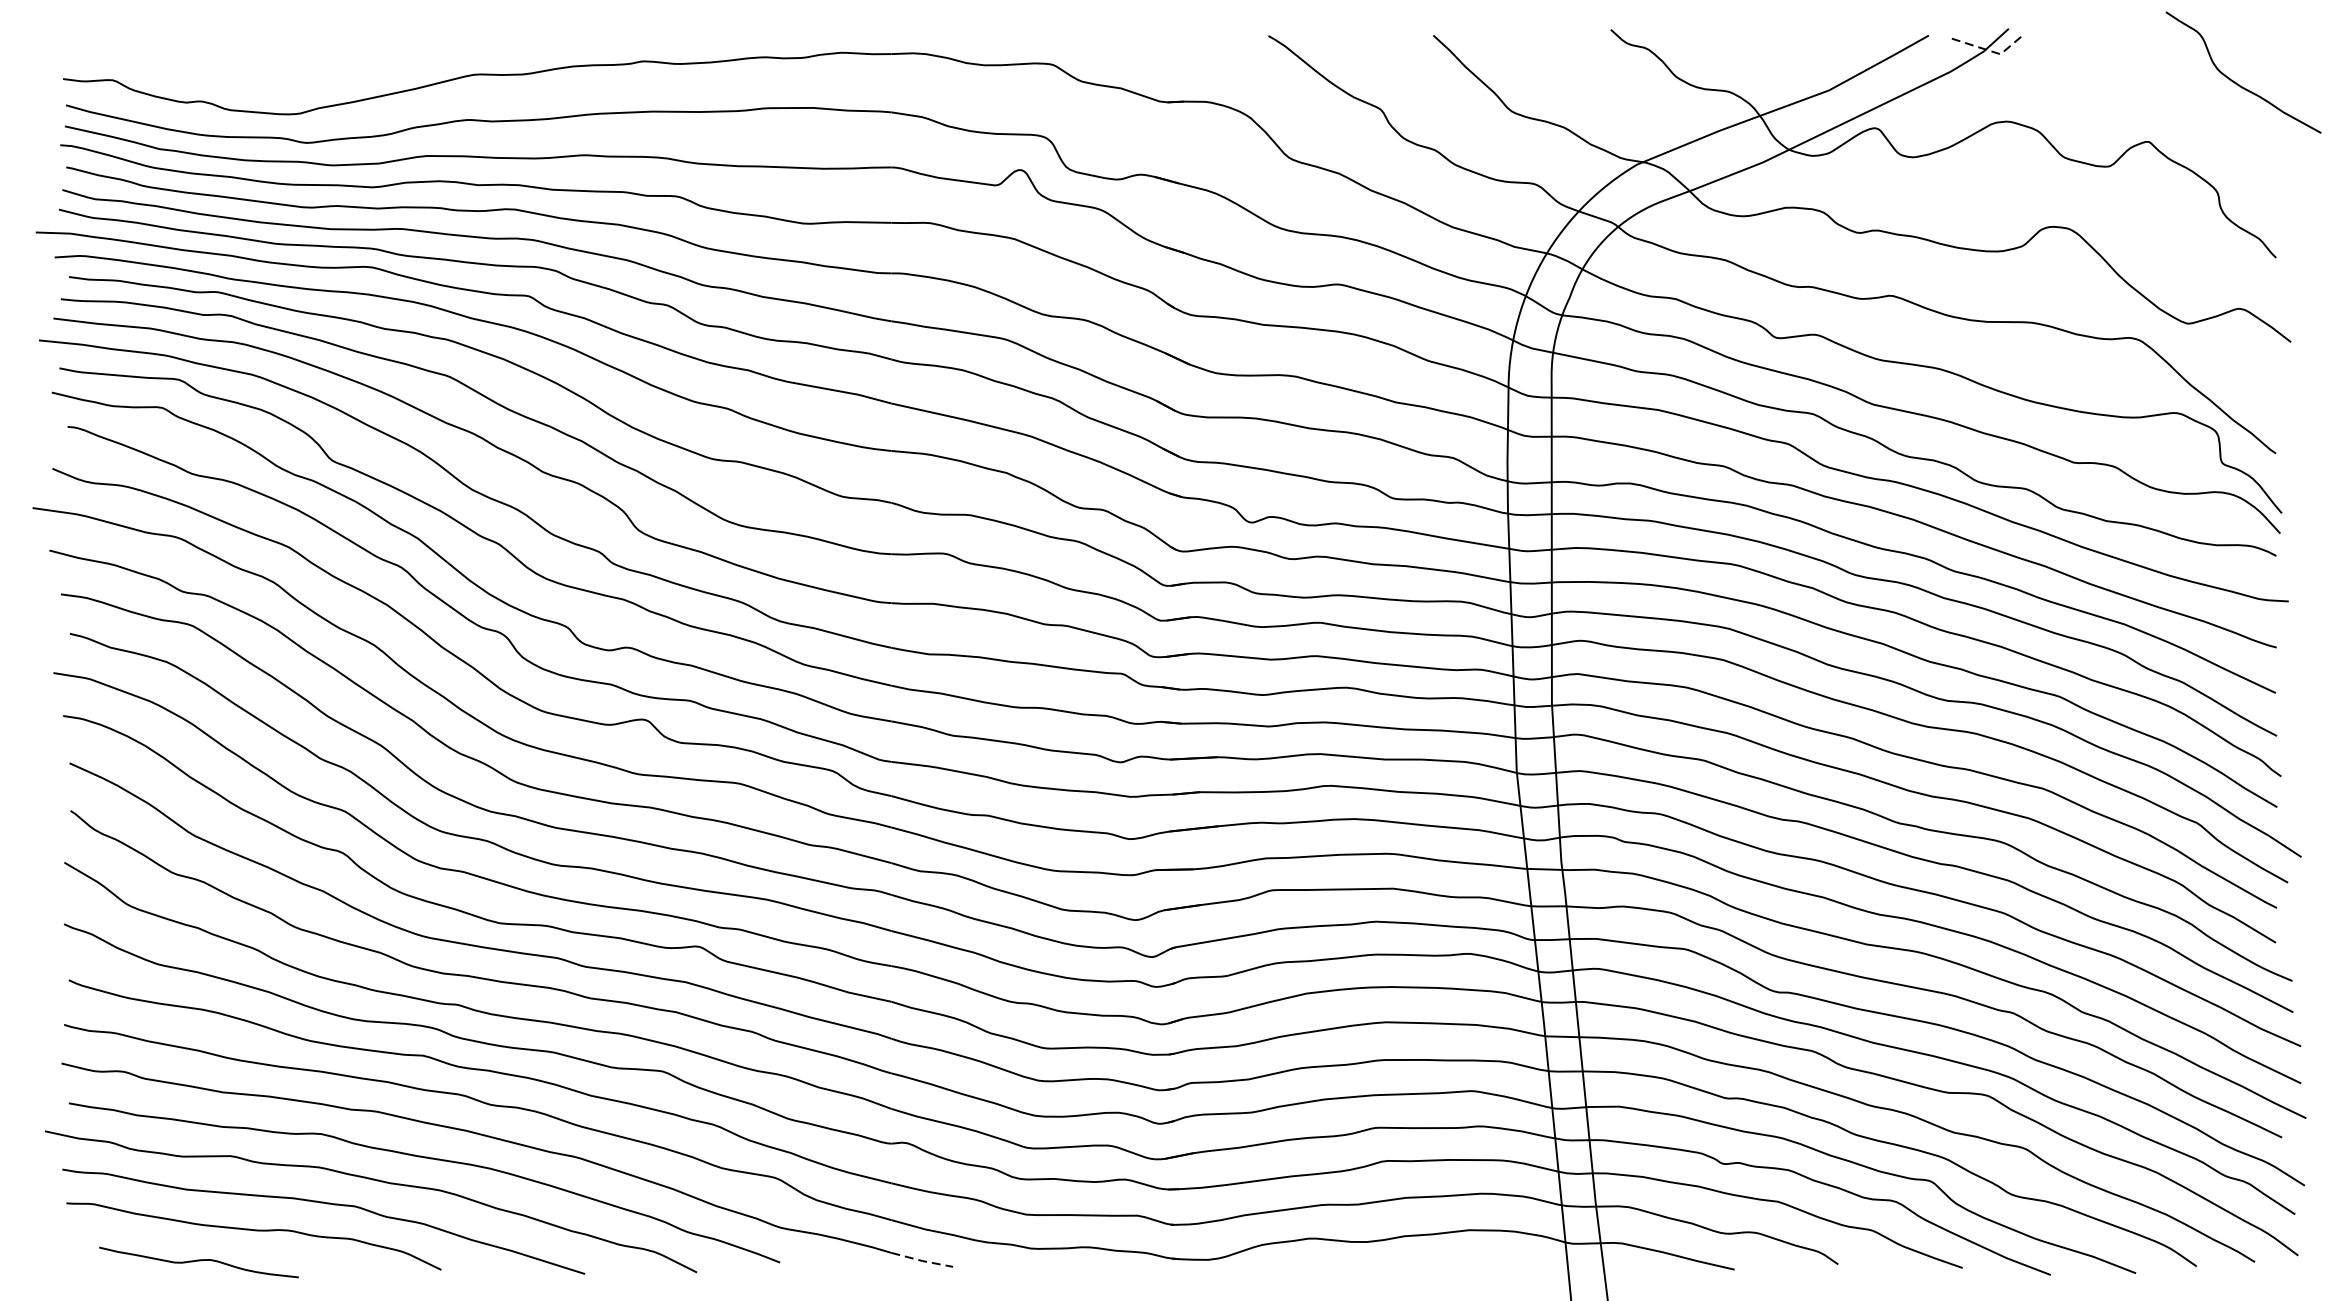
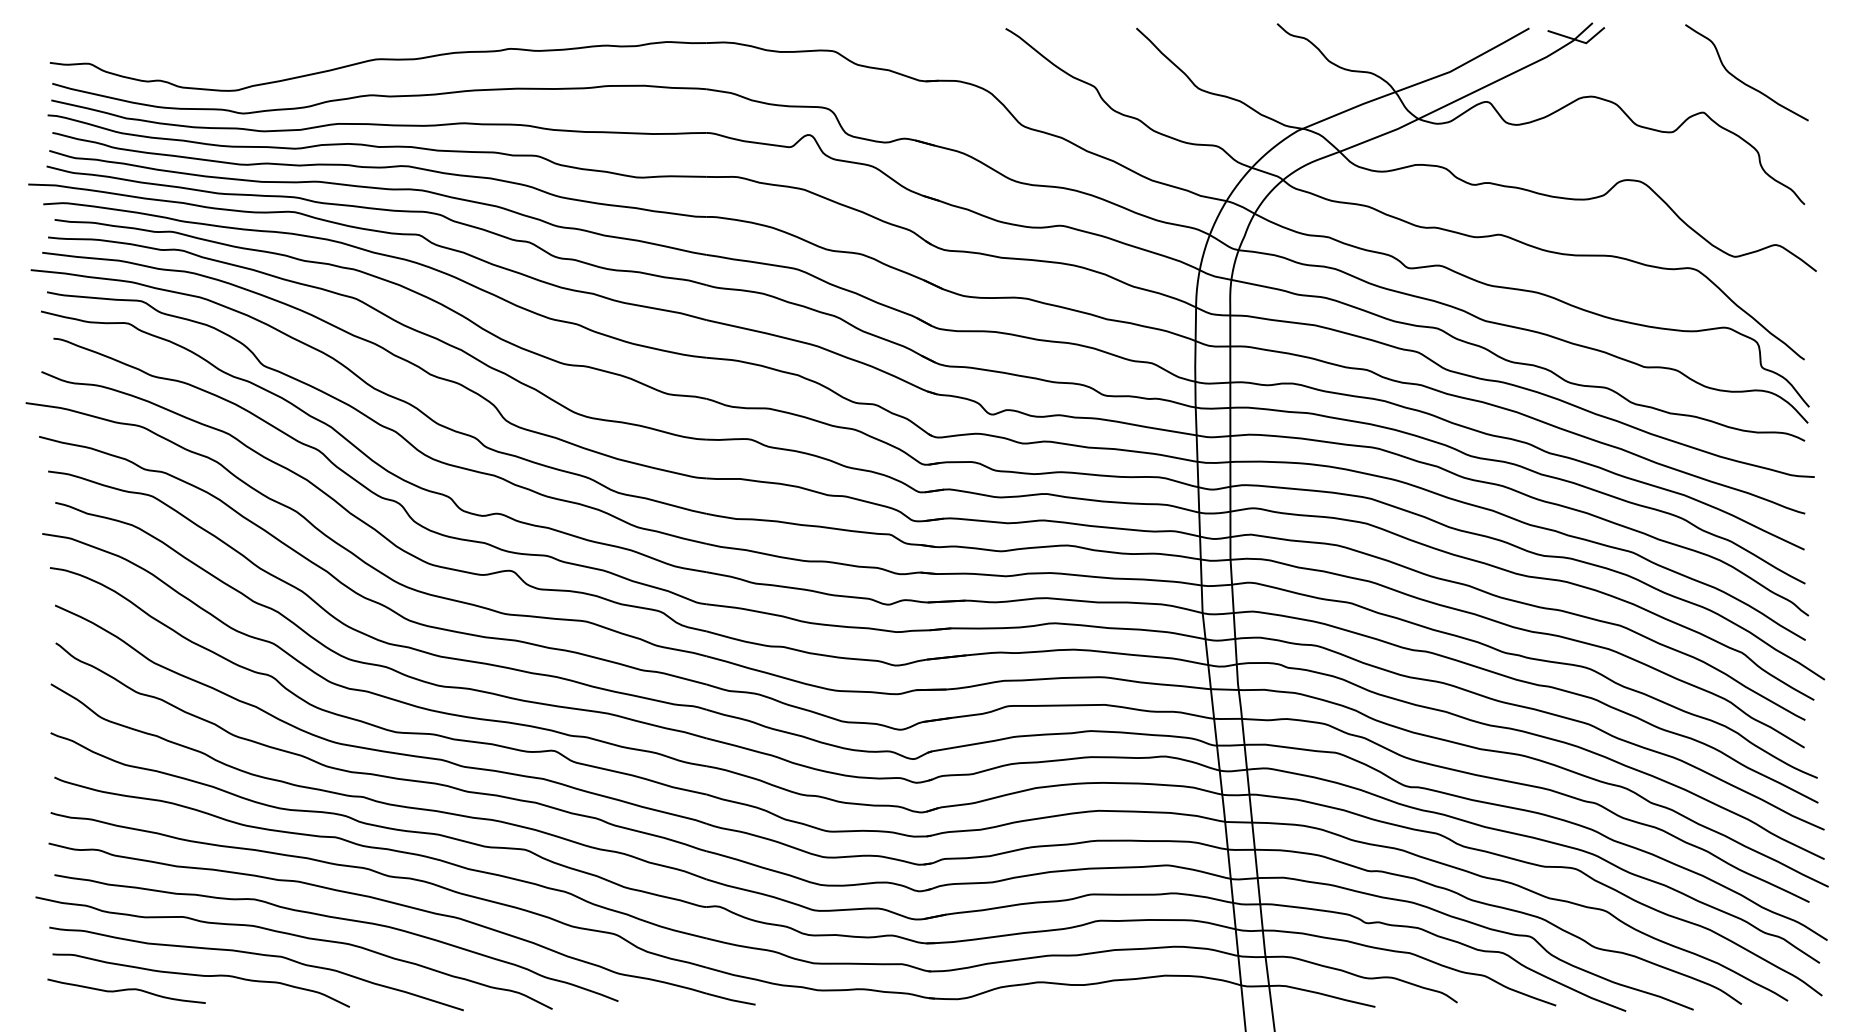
line: (1992, 52) -> (1579, 41), dashed -> solid
curve: (2235, 81) -> (1740, 79), moved
curve: (198, 1261) -> (126, 990), moved
line: (922, 1261) -> (731, 1000), dashed -> solid

